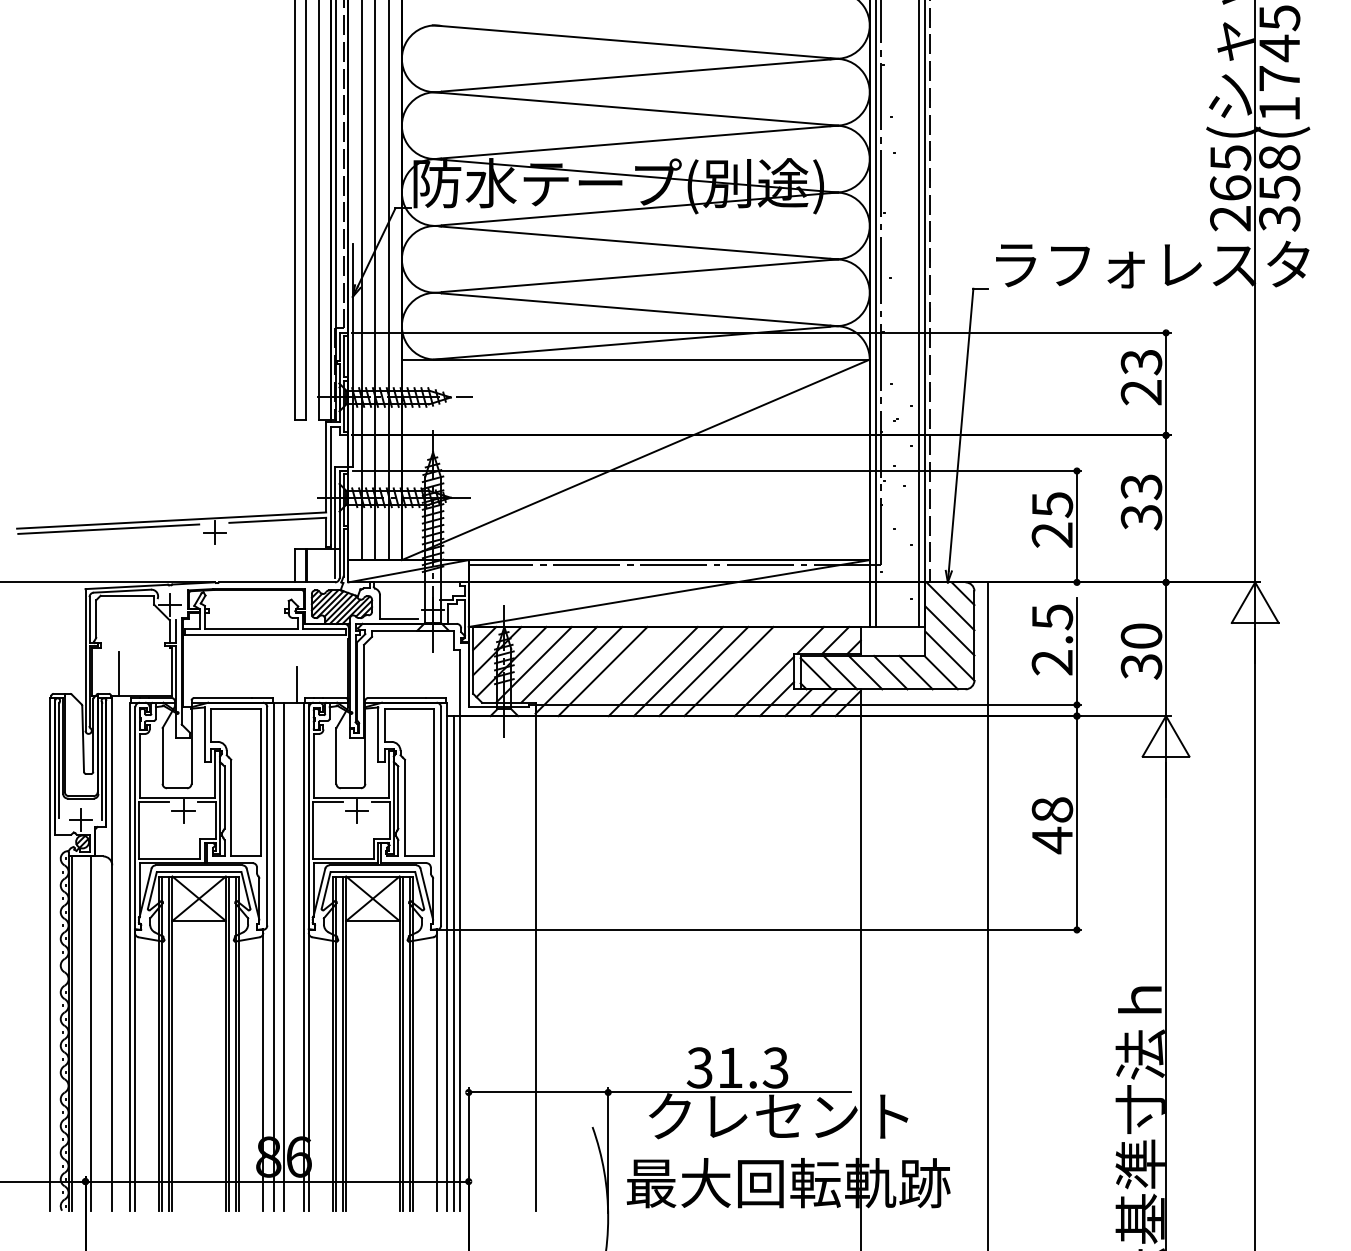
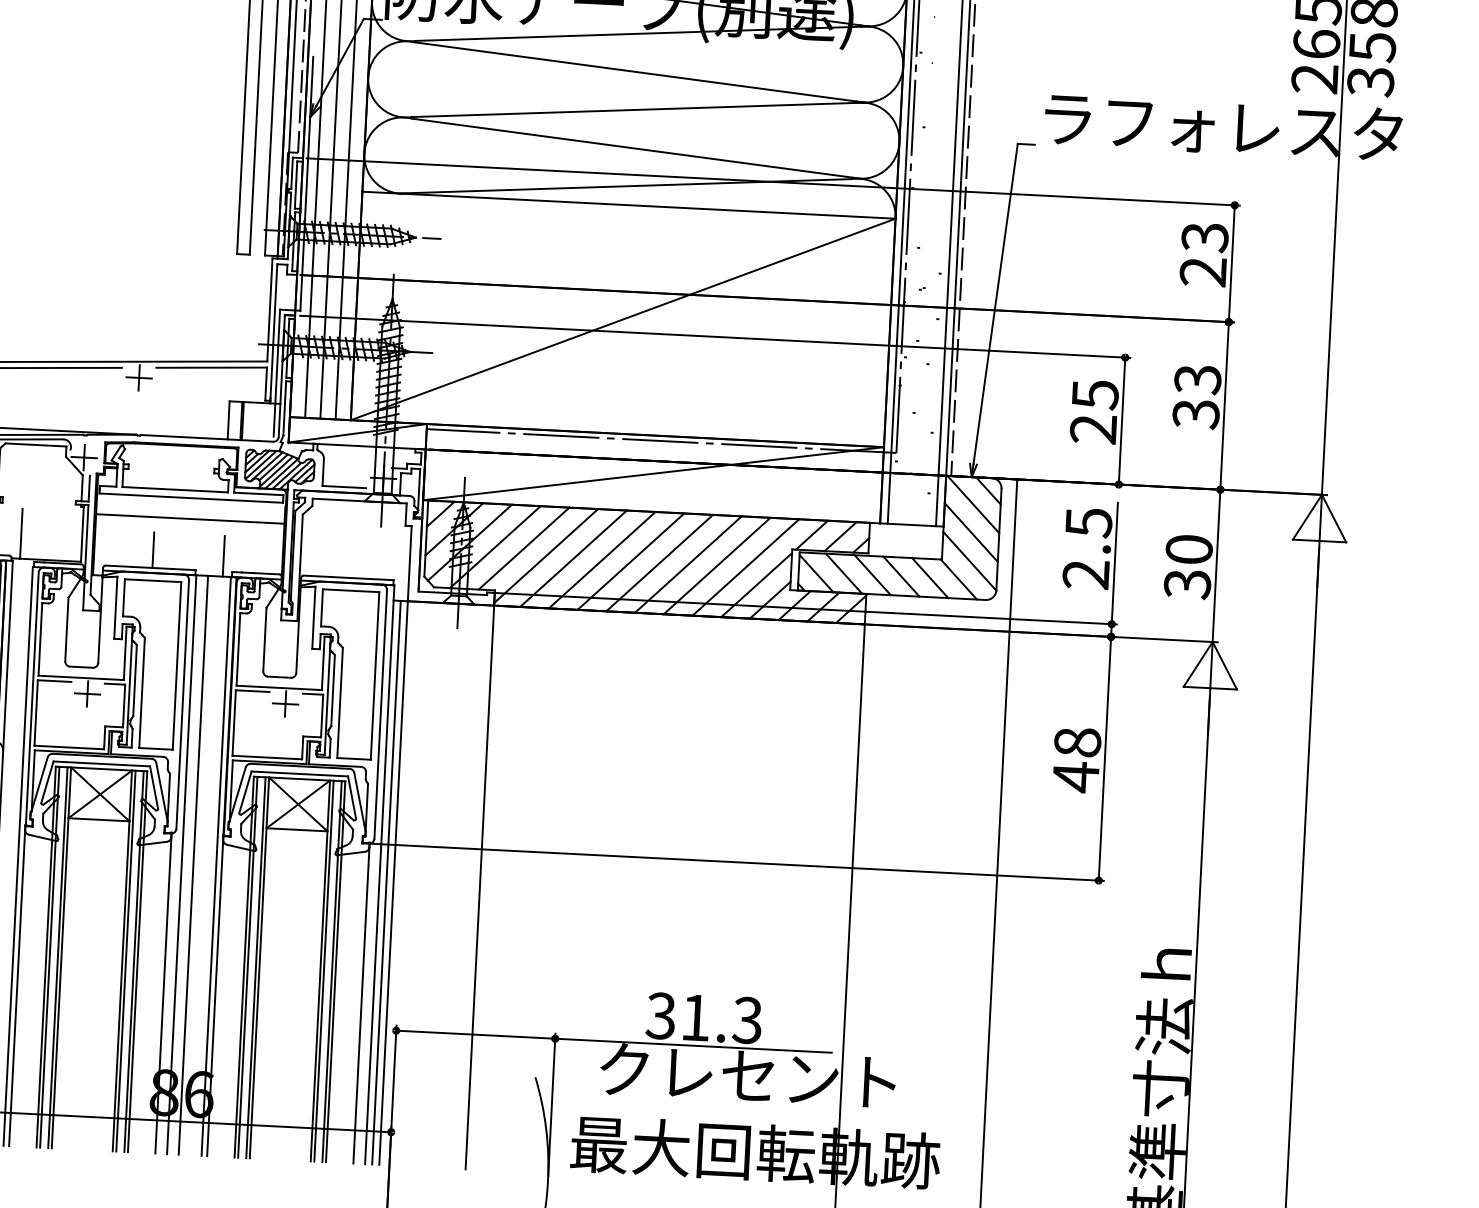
line: (265, 653) -> (190, 518), added
line: (627, 671) -> (601, 560), added
line: (753, 671) -> (745, 567), added
line: (234, 682) -> (153, 549), added

